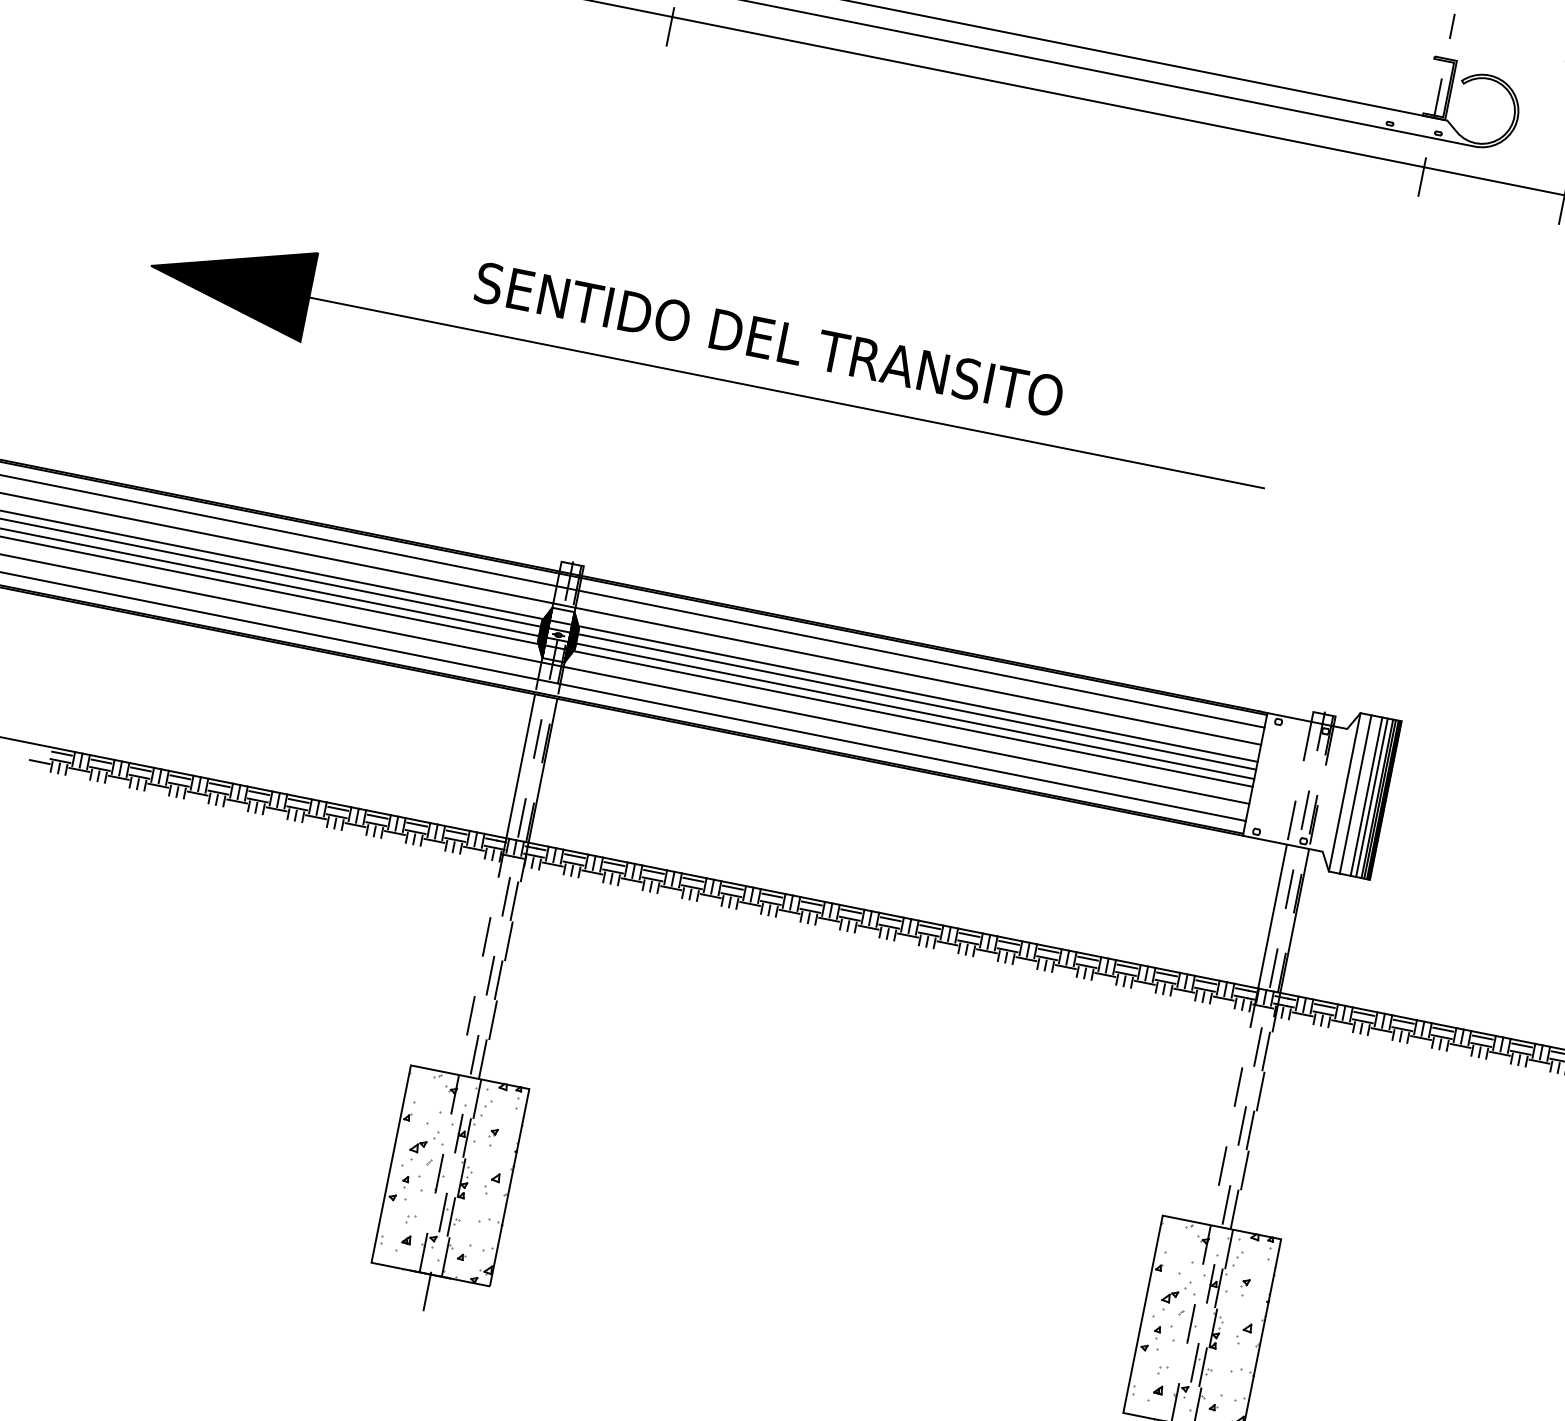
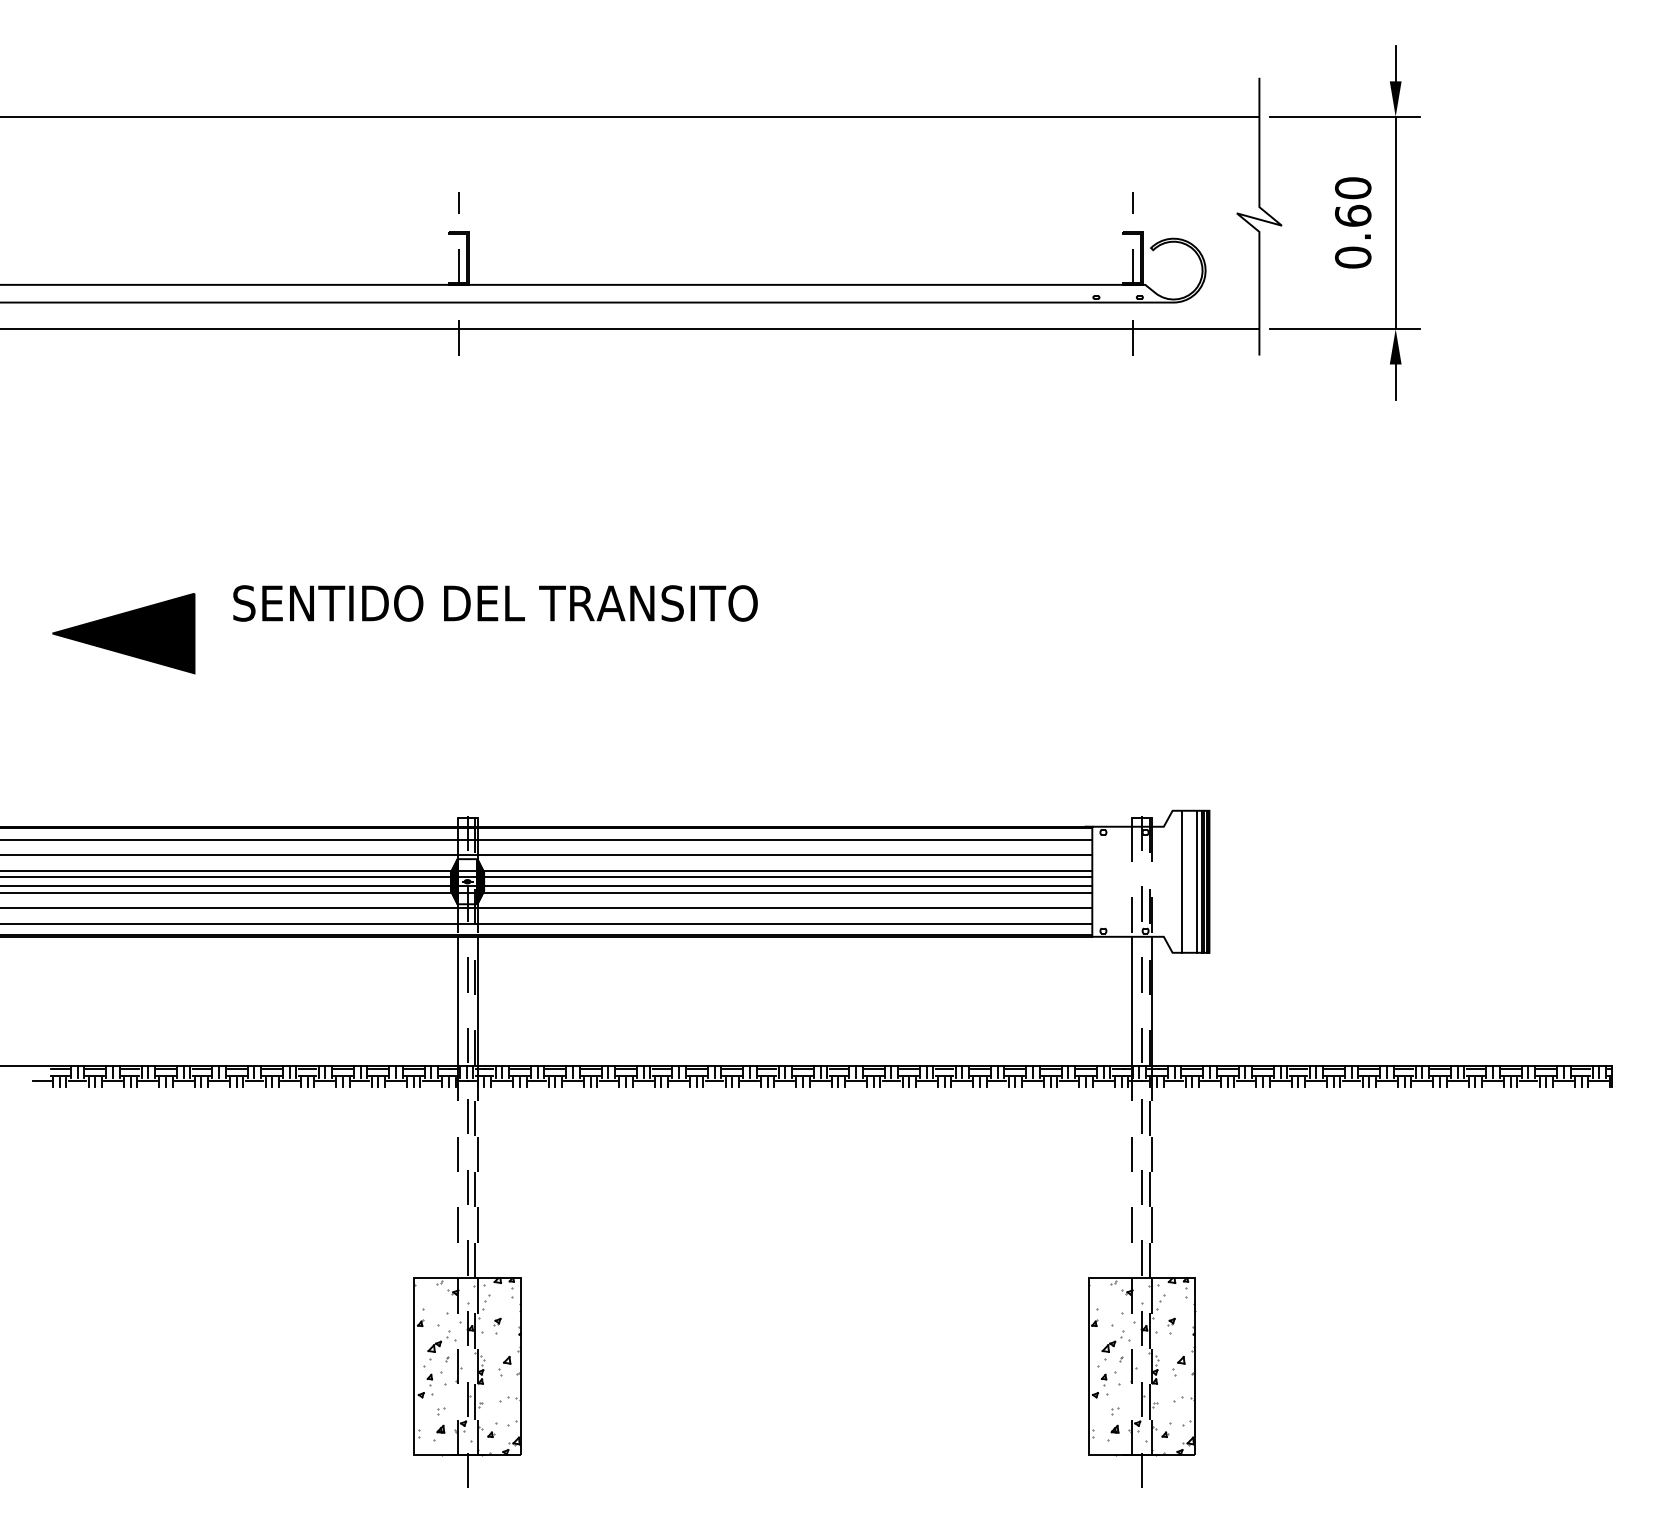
text: (769, 339) -> (495, 603), moved
line: (786, 392) -> (622, 633), removed
line: (1344, 791) -> (1172, 881), removed
line: (1366, 796) -> (1192, 881), removed

